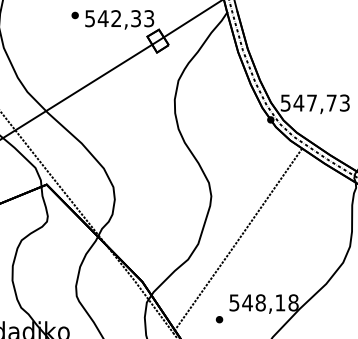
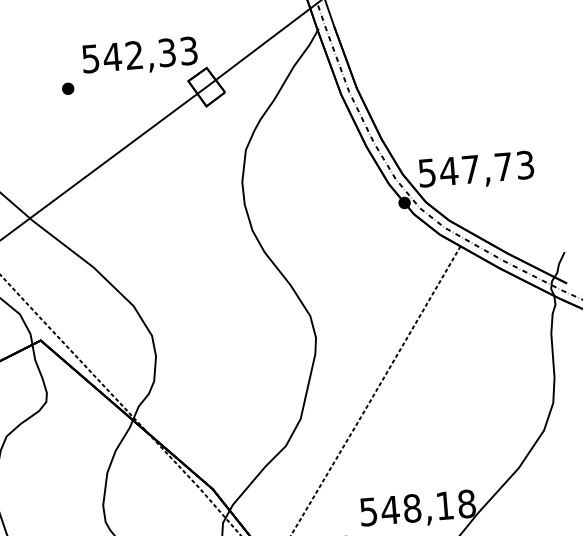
part: (74, 15) -> (67, 88), moved

